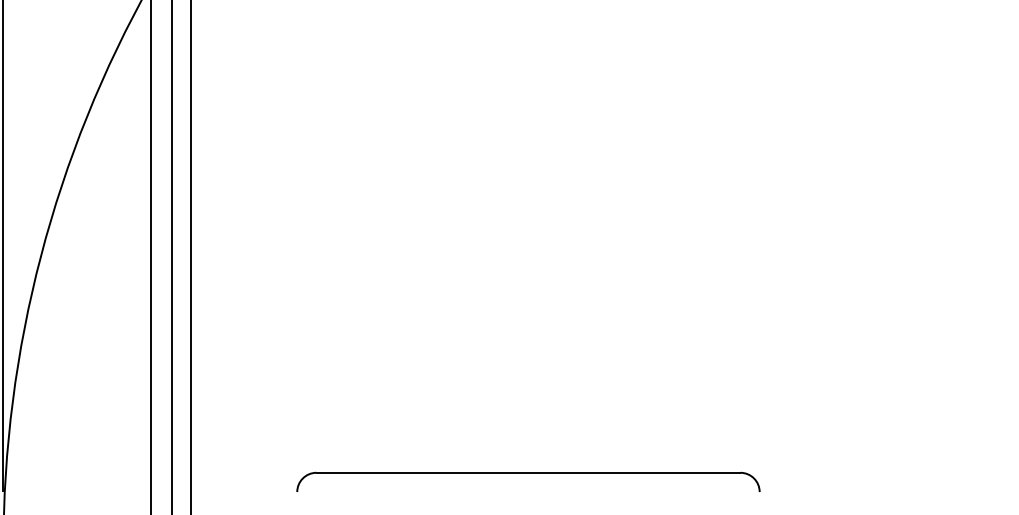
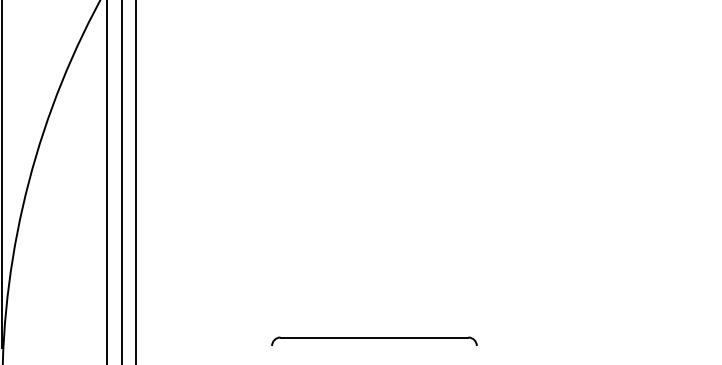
part: (528, 481) -> (374, 341), size x0.62

